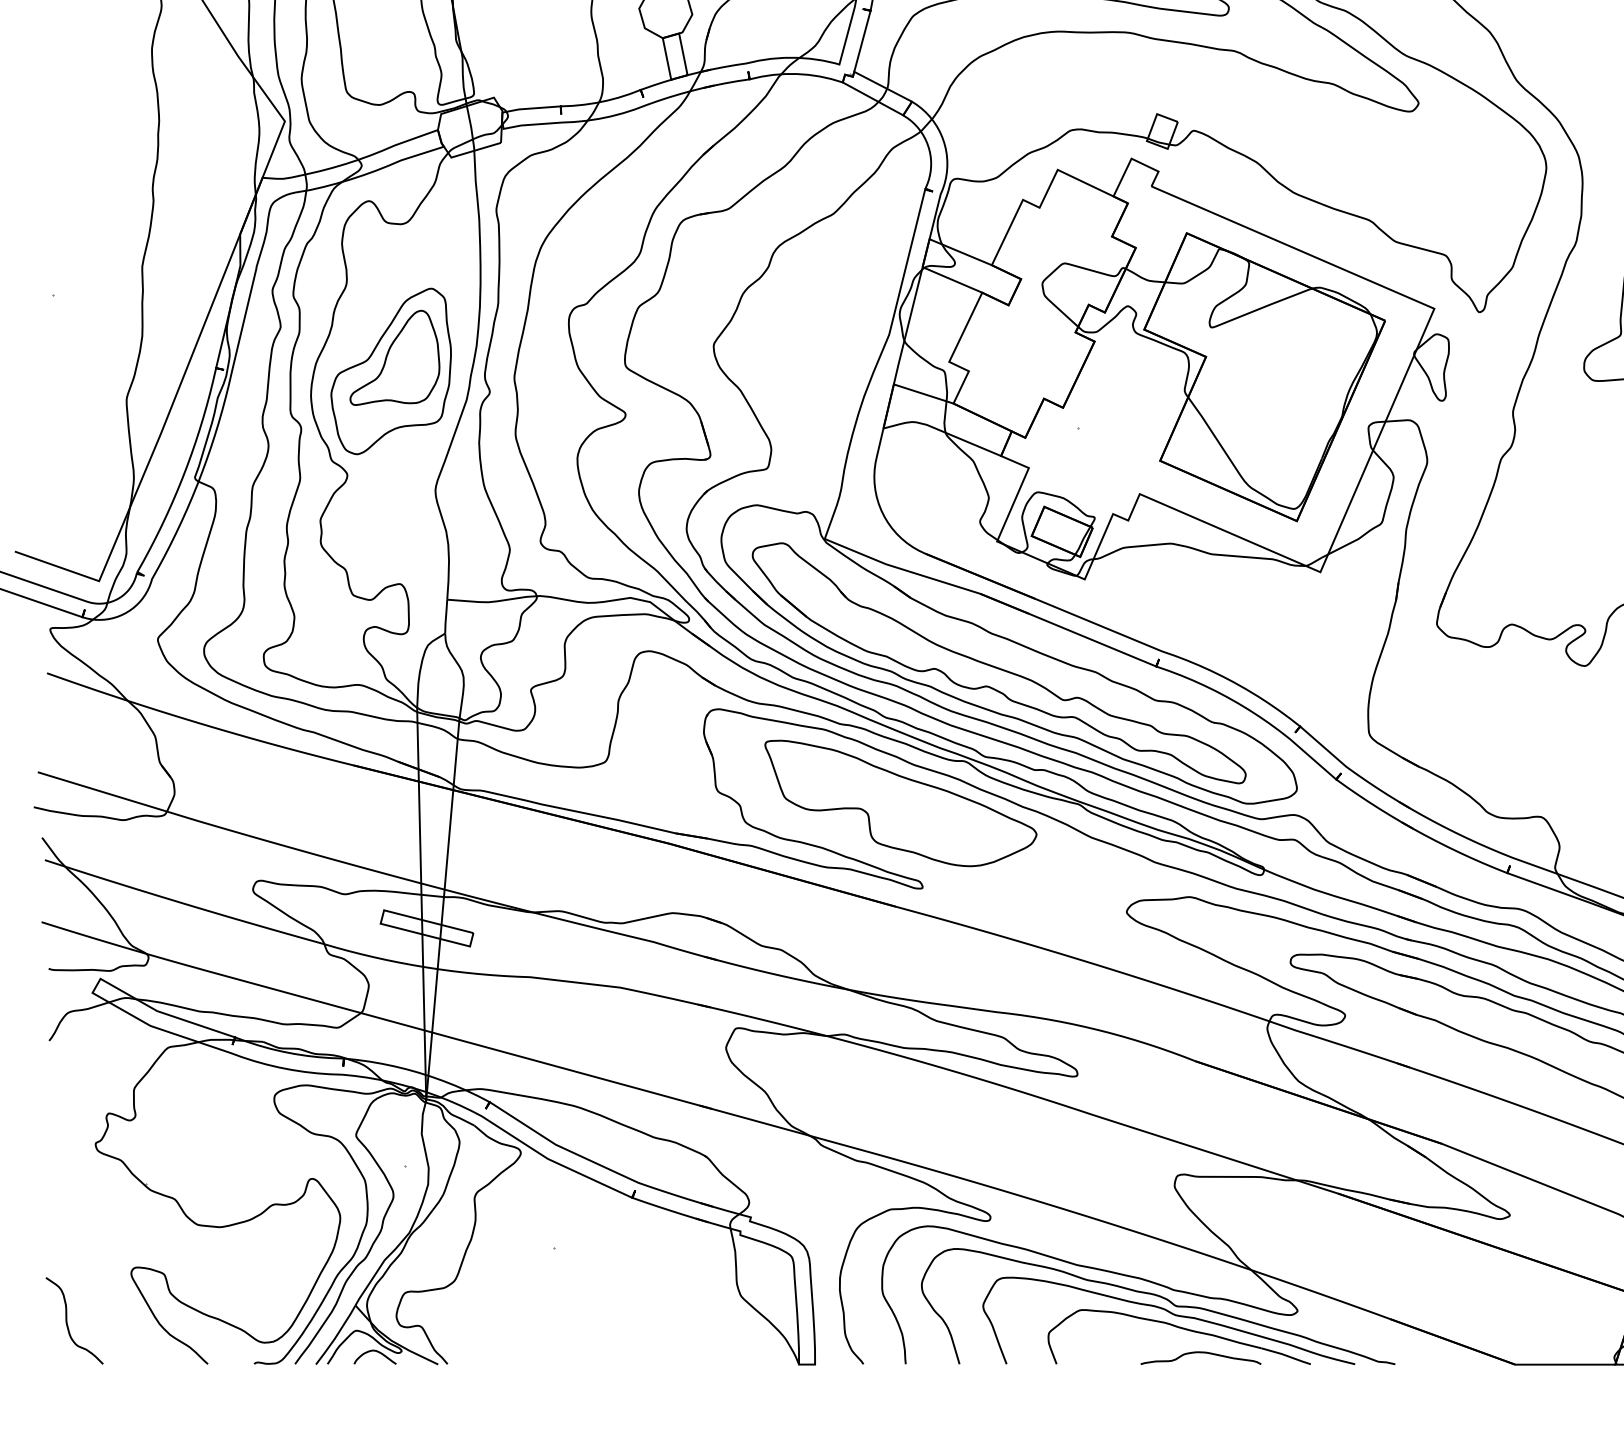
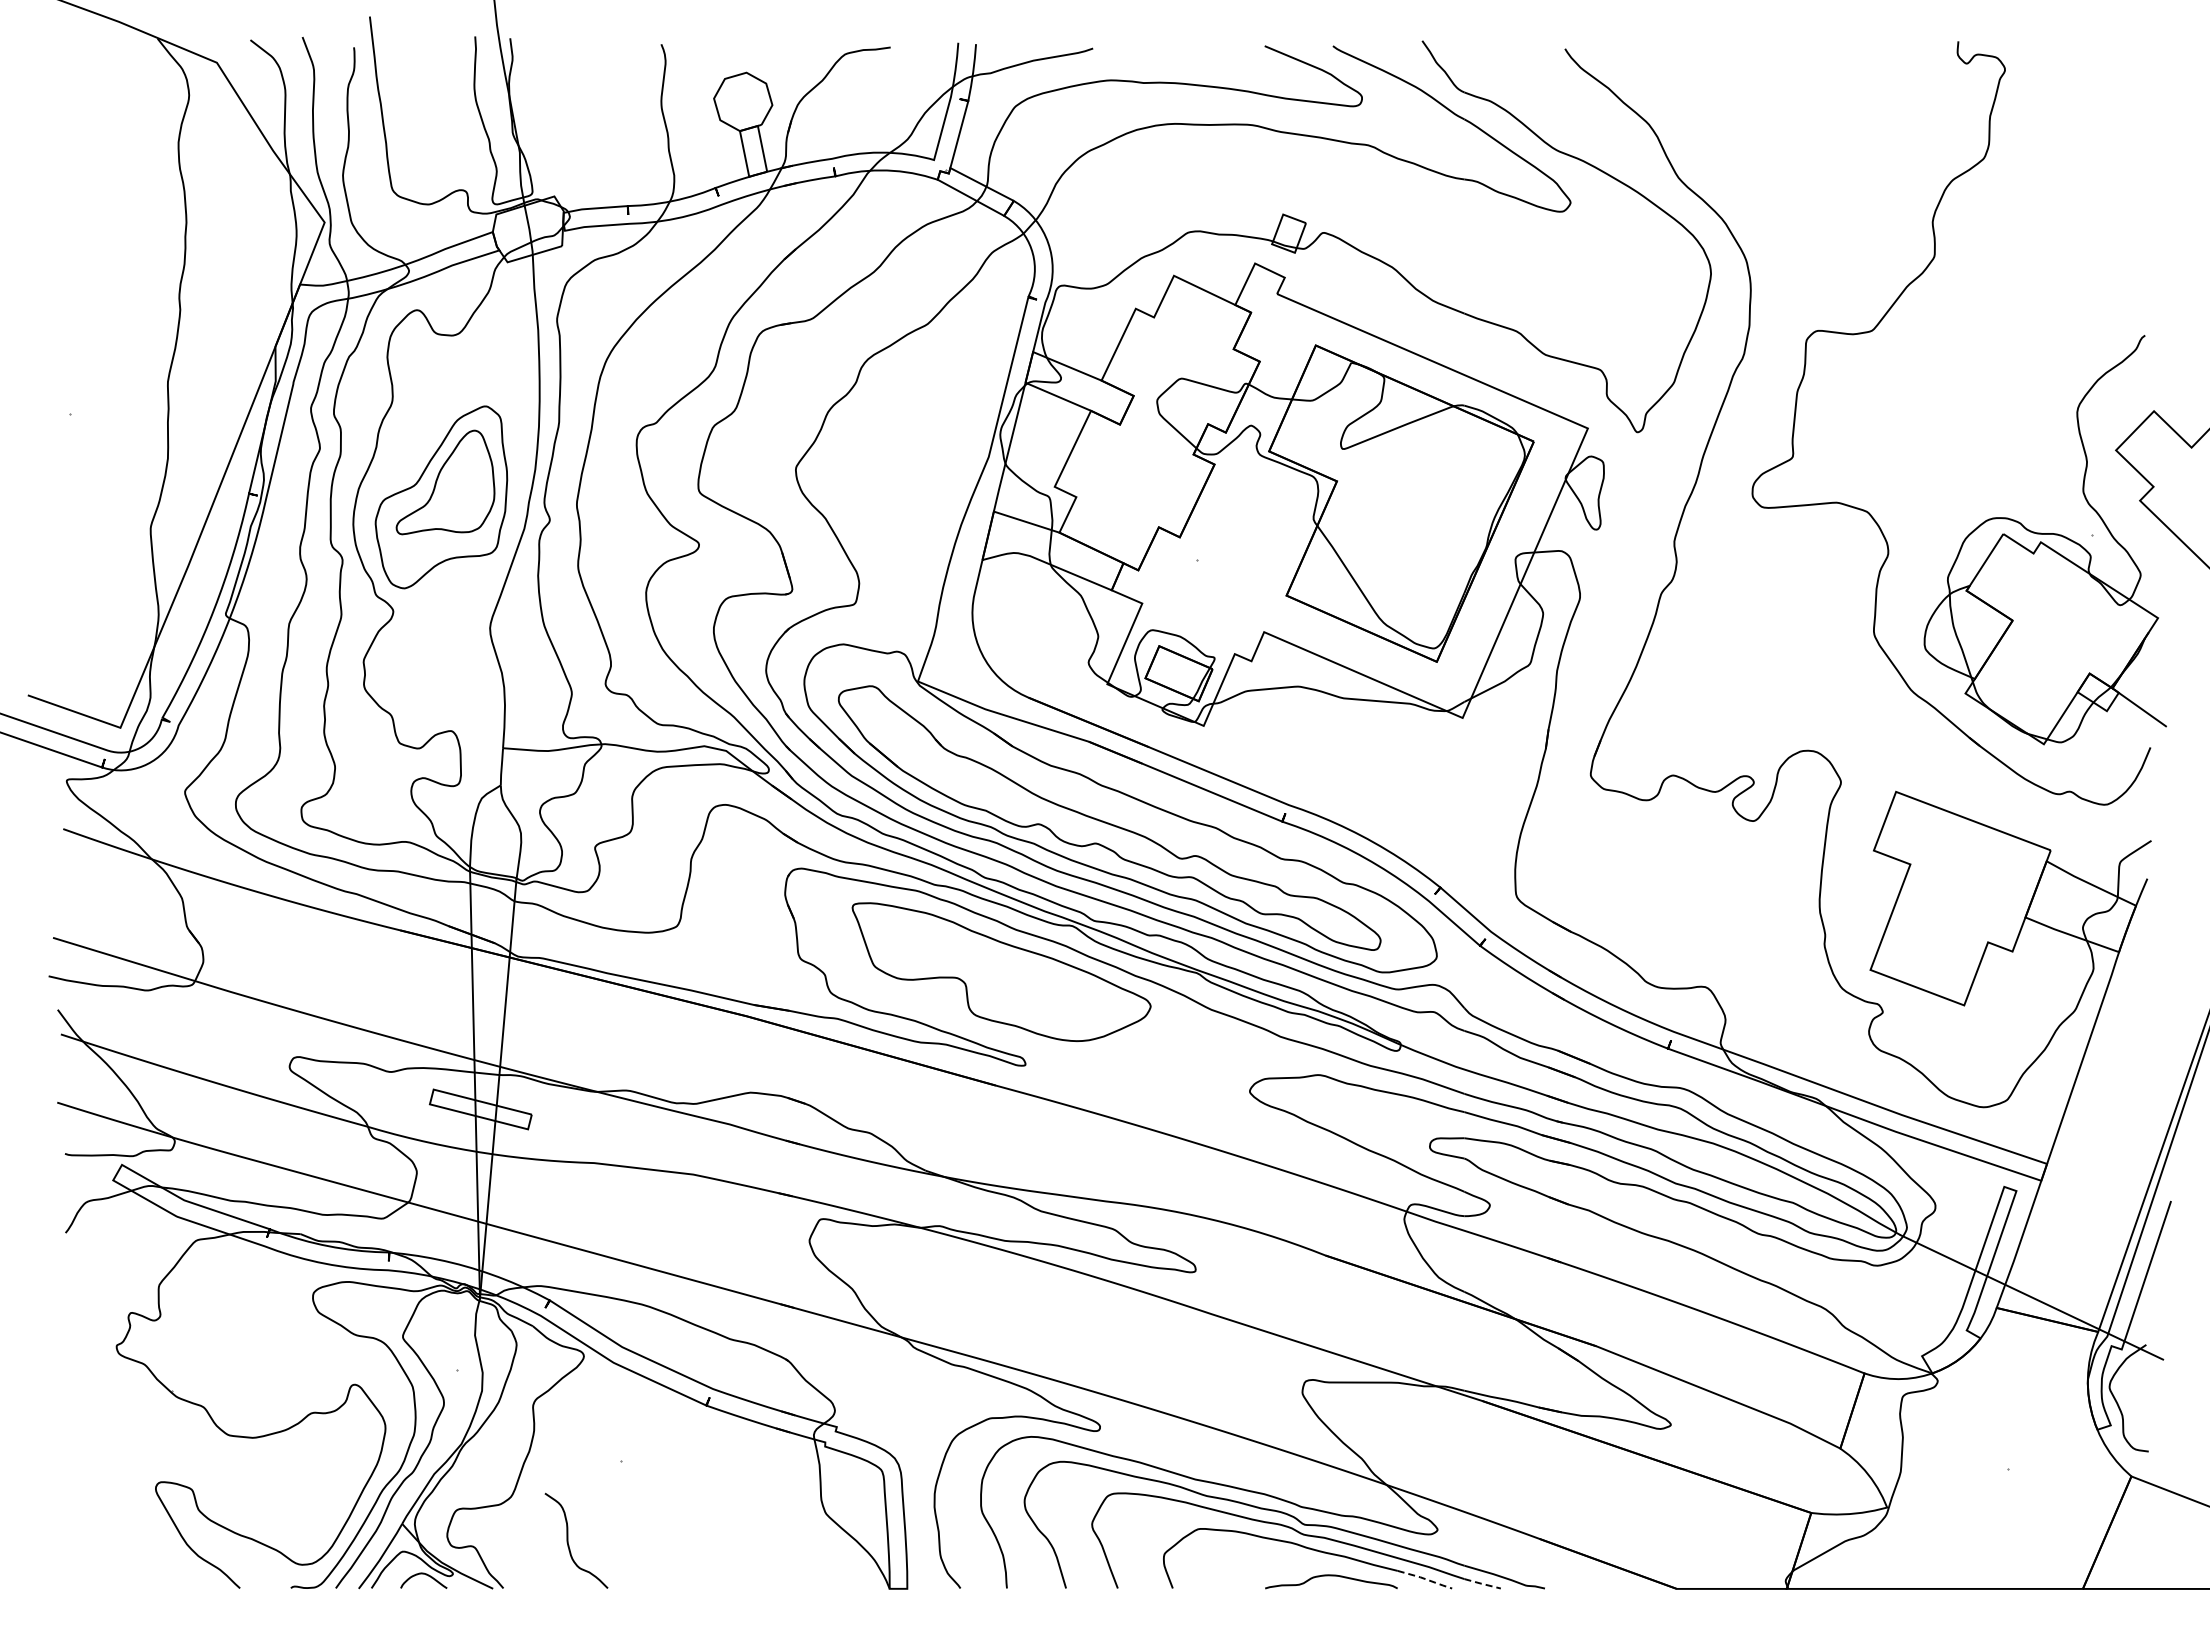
curve: (67, 1320) -> (568, 1540), moved
line: (1286, 1356) -> (1425, 1579), solid -> dashed
line: (1338, 1359) -> (1482, 1583), solid -> dashed

